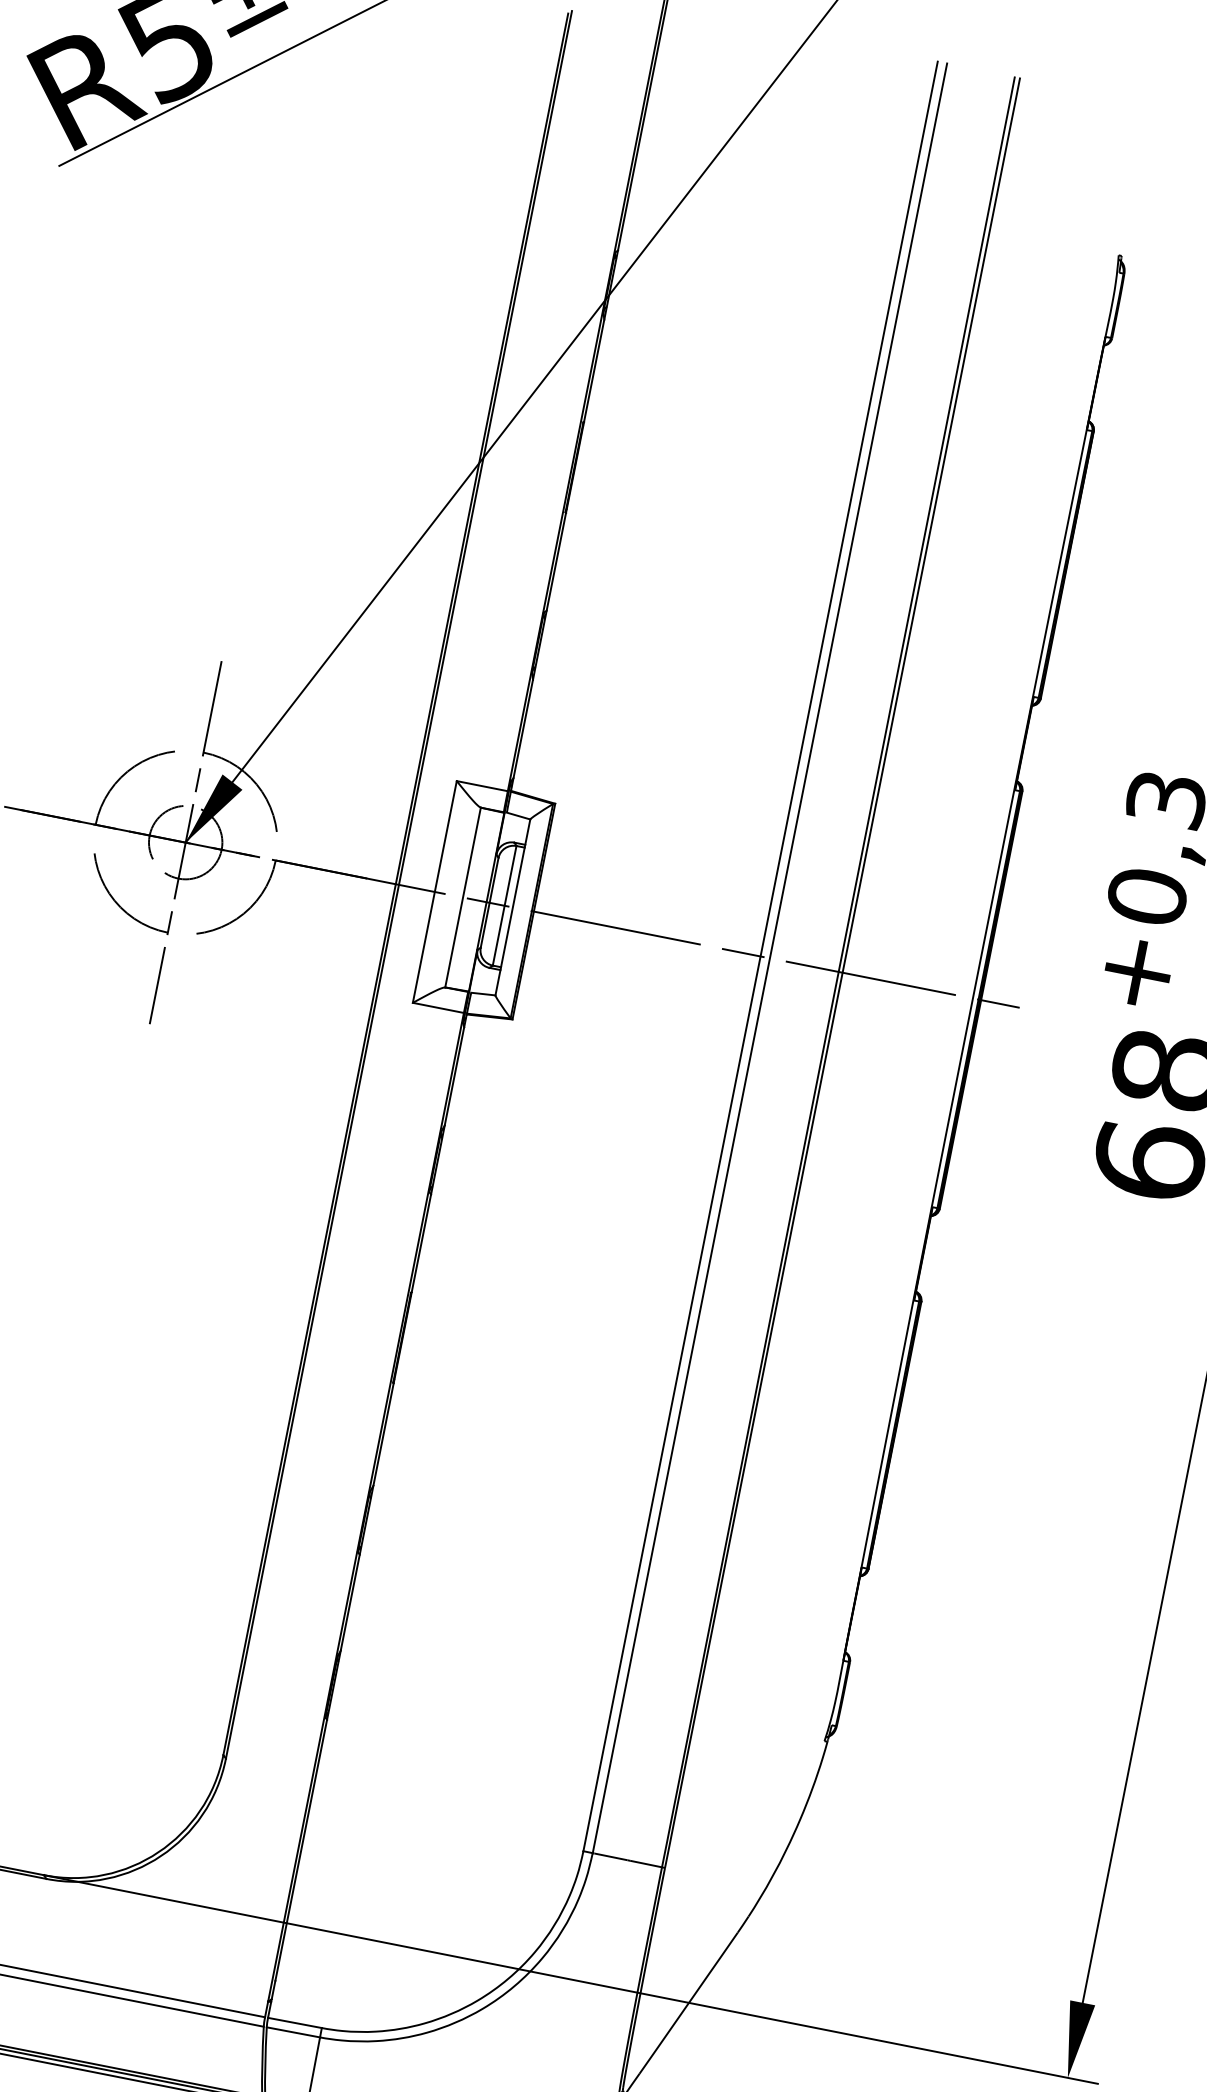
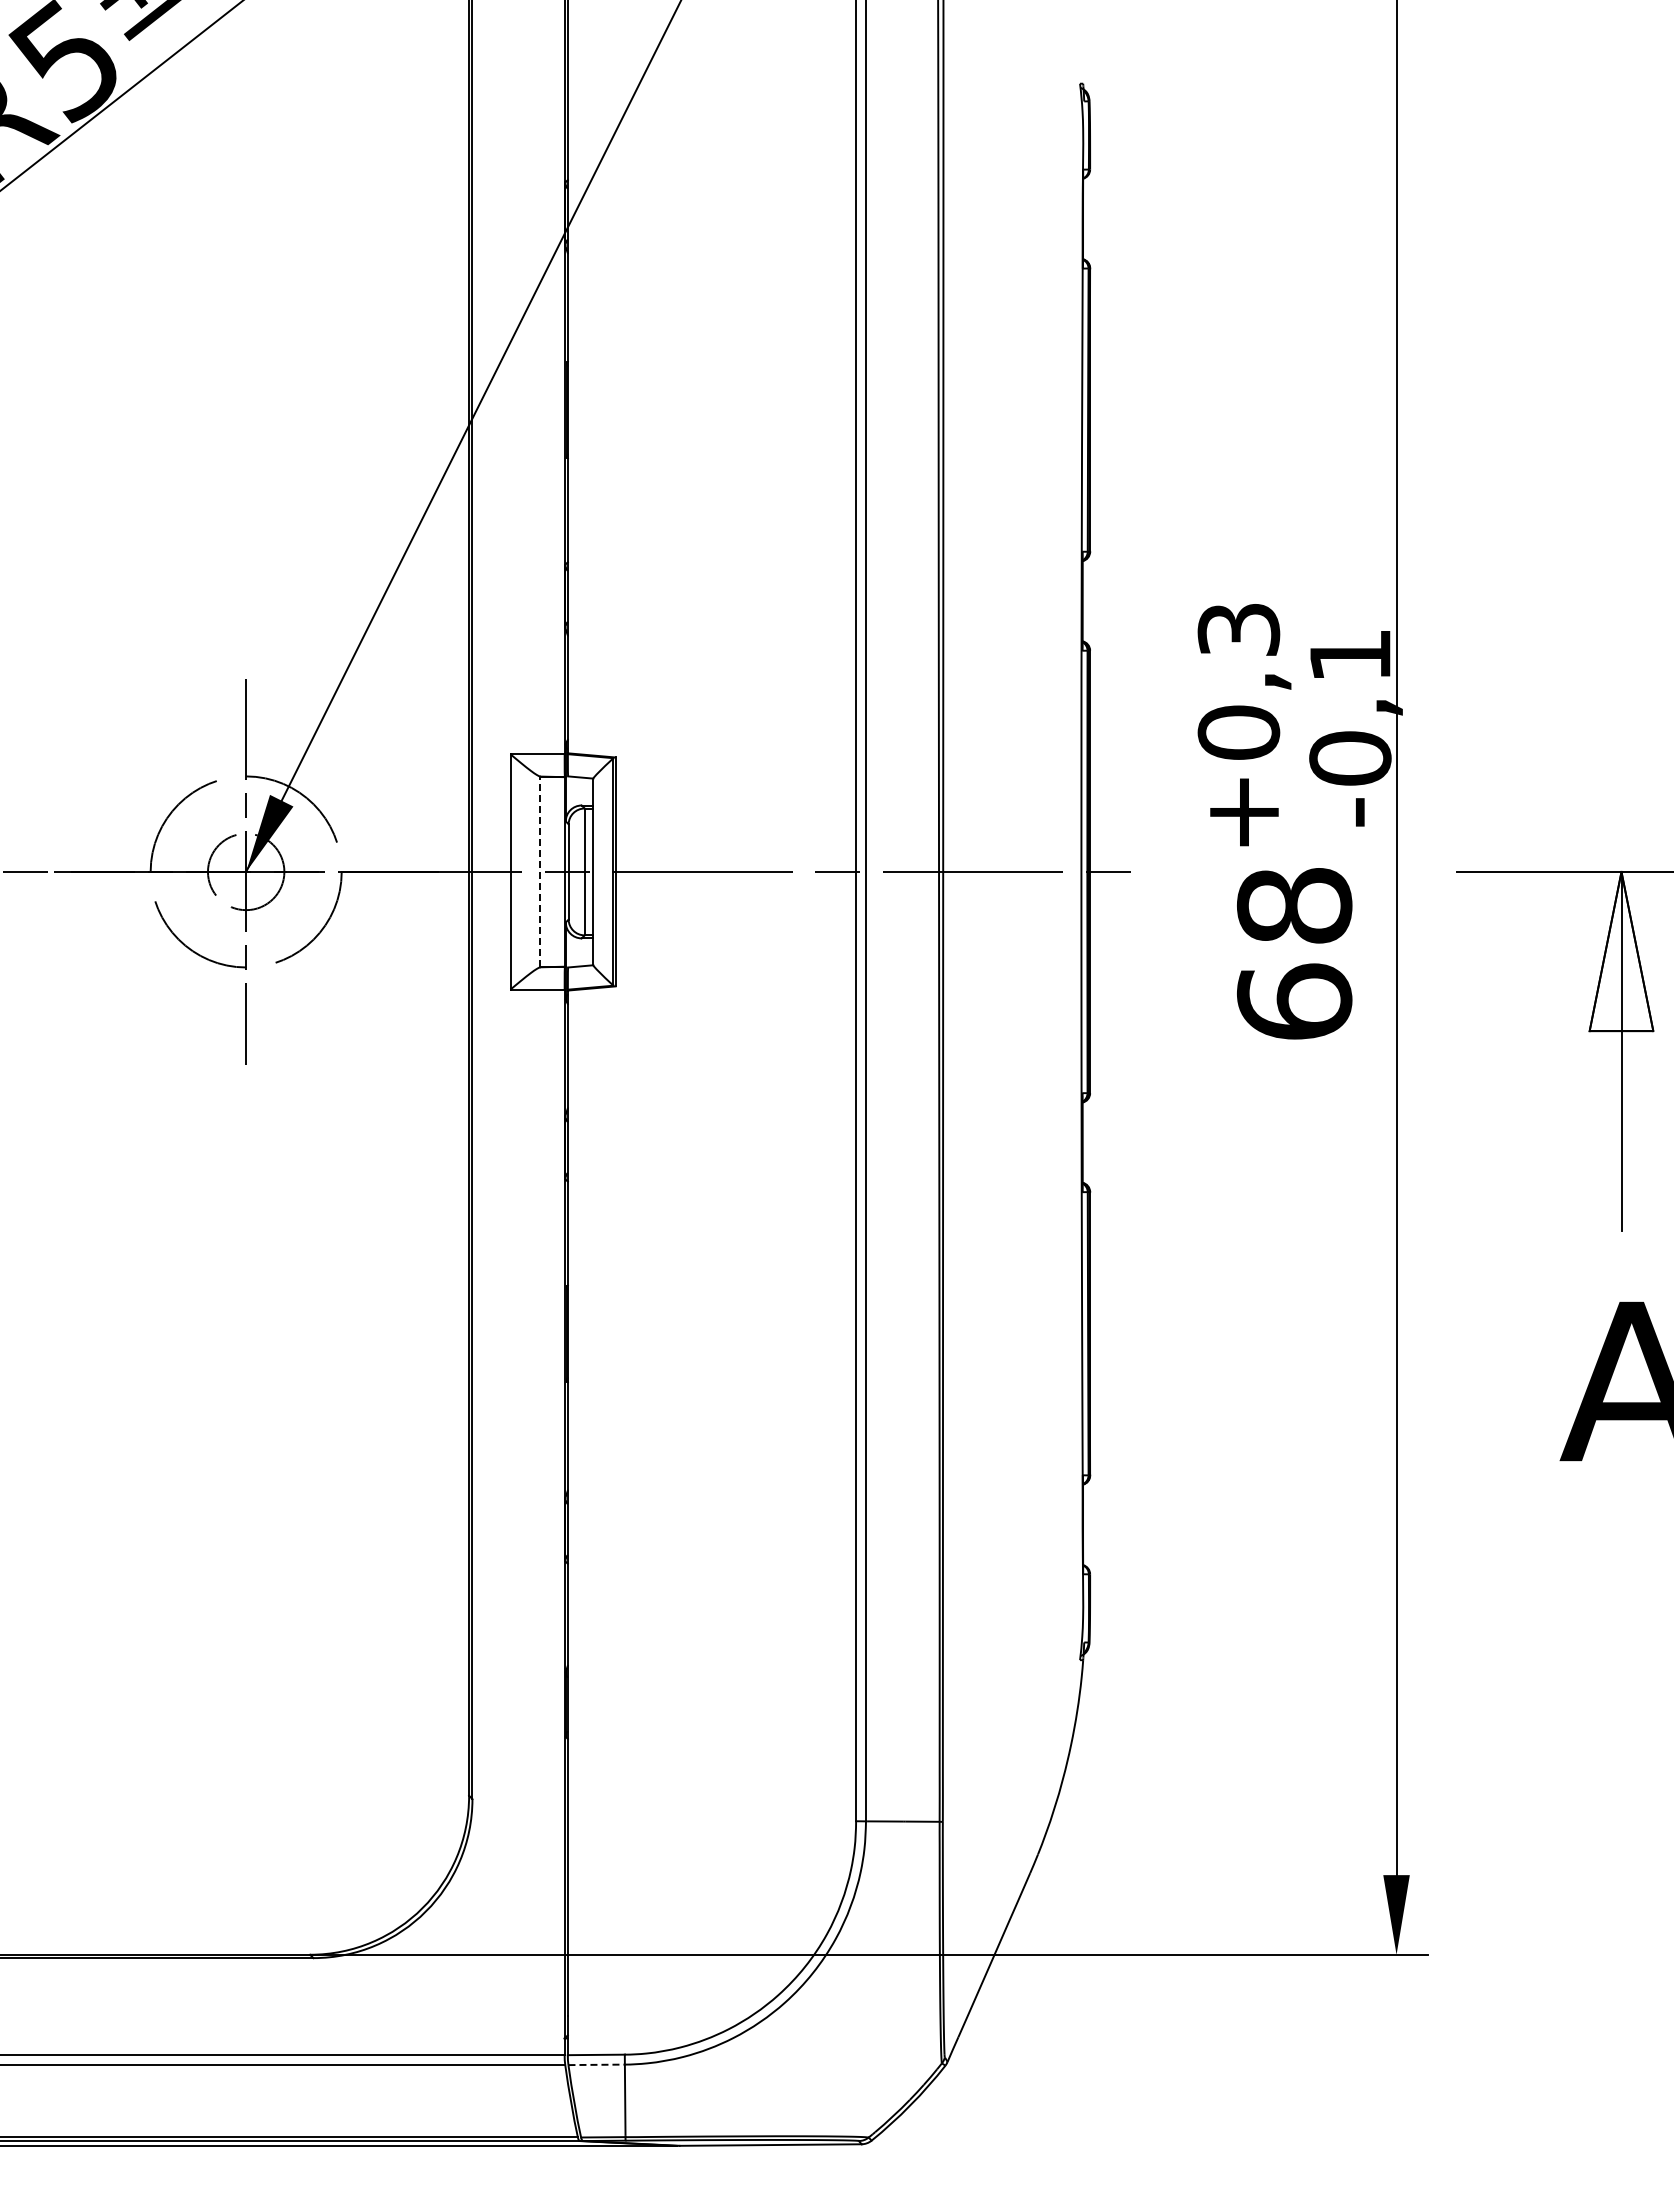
line: (463, 897) -> (540, 871), solid -> dashed
line: (294, 2032) -> (597, 2064), solid -> dashed

